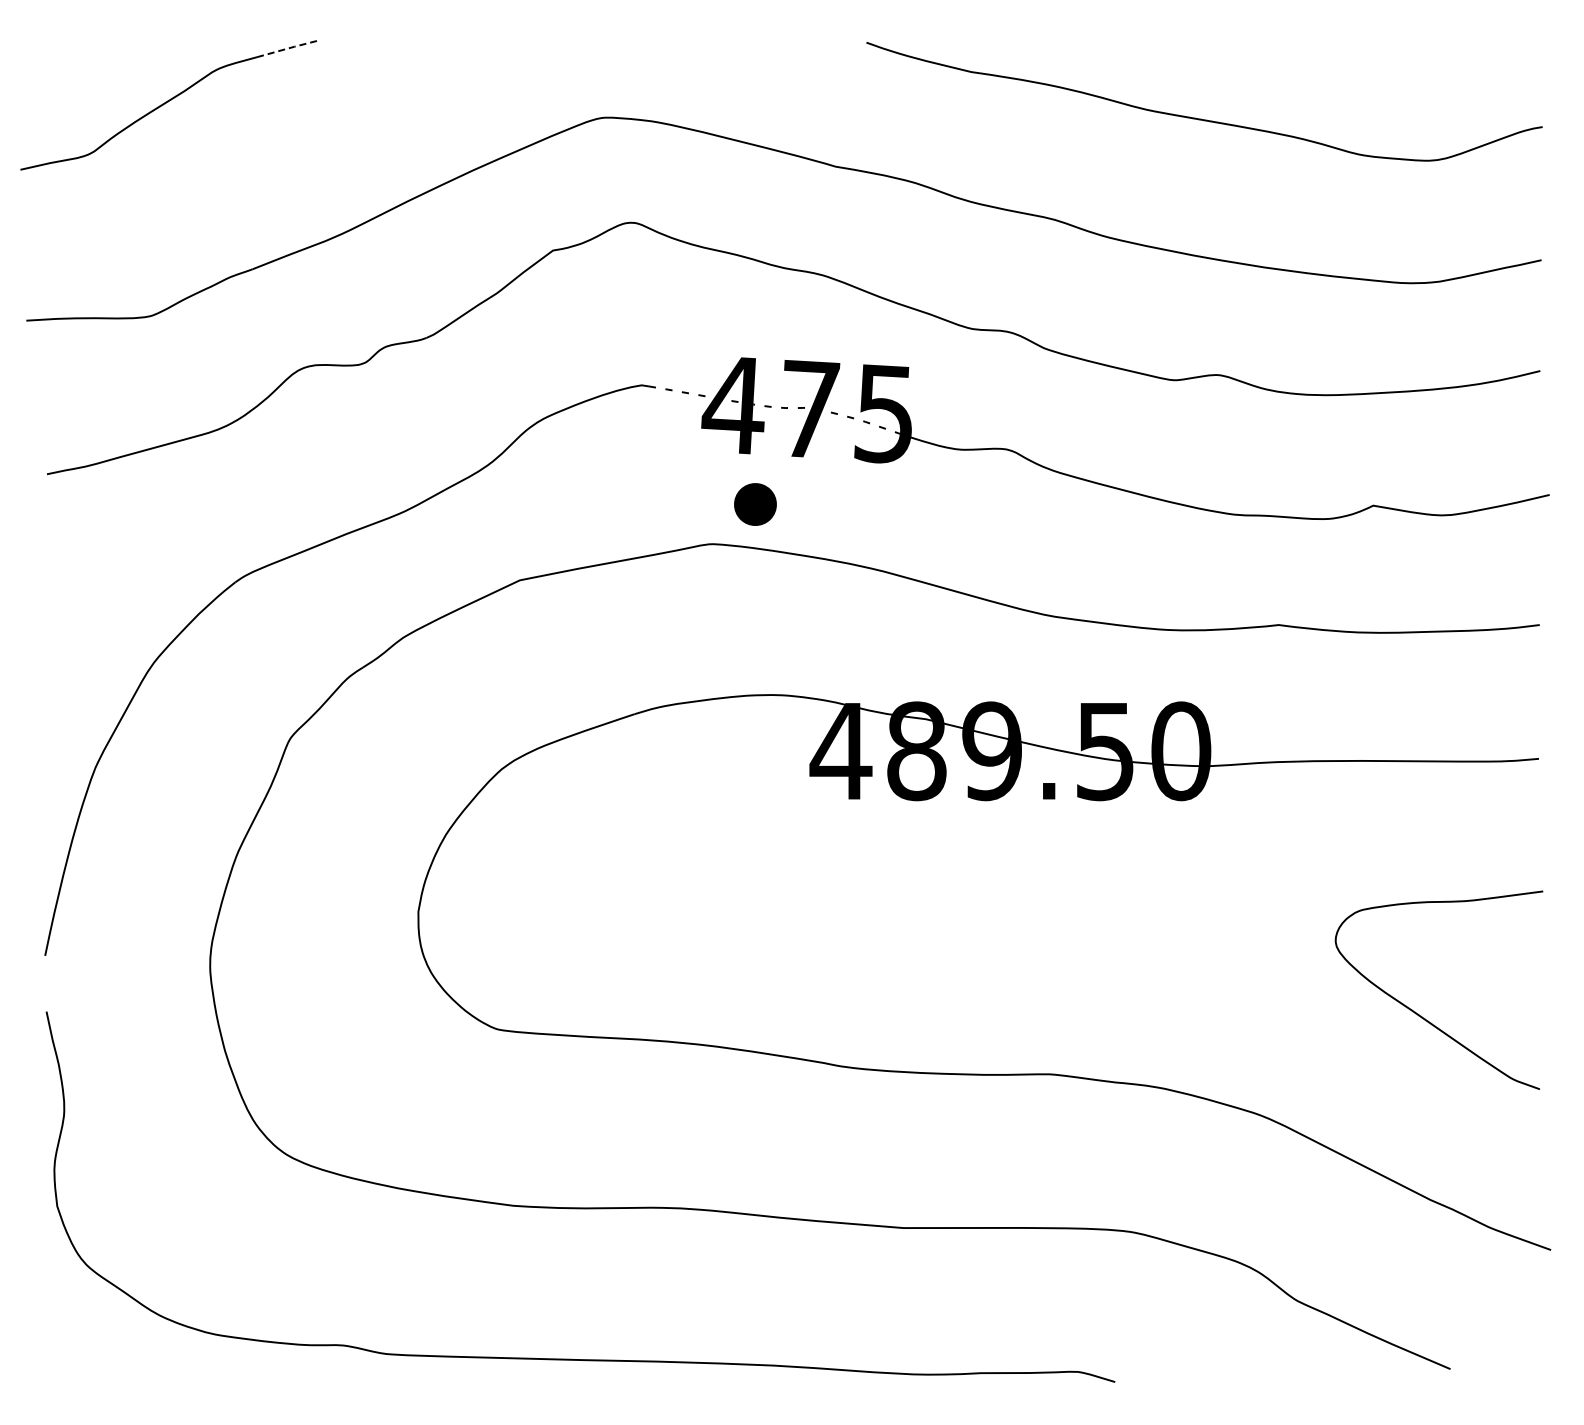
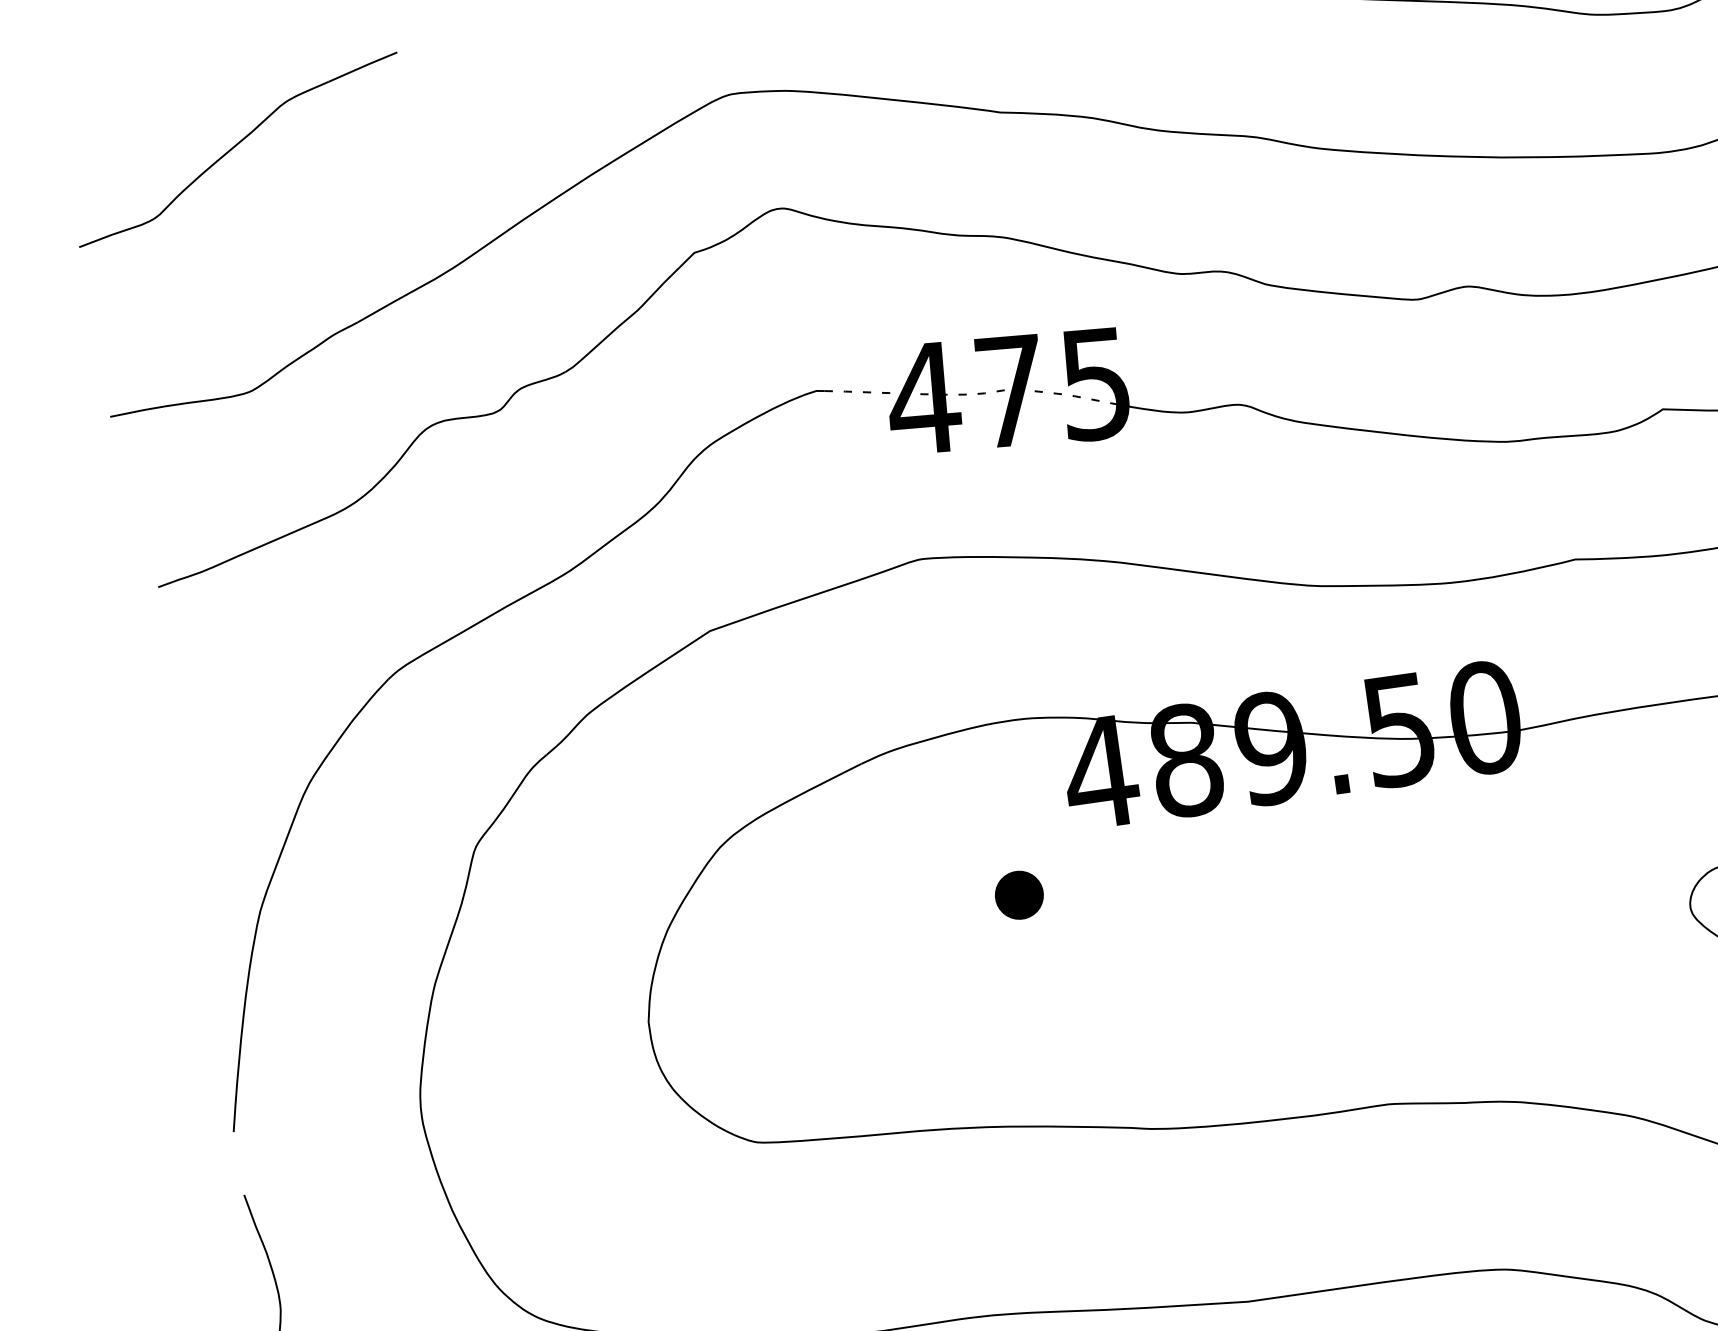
line: (289, 48) -> (363, 66), dashed -> solid
part: (755, 504) -> (1019, 895), moved

